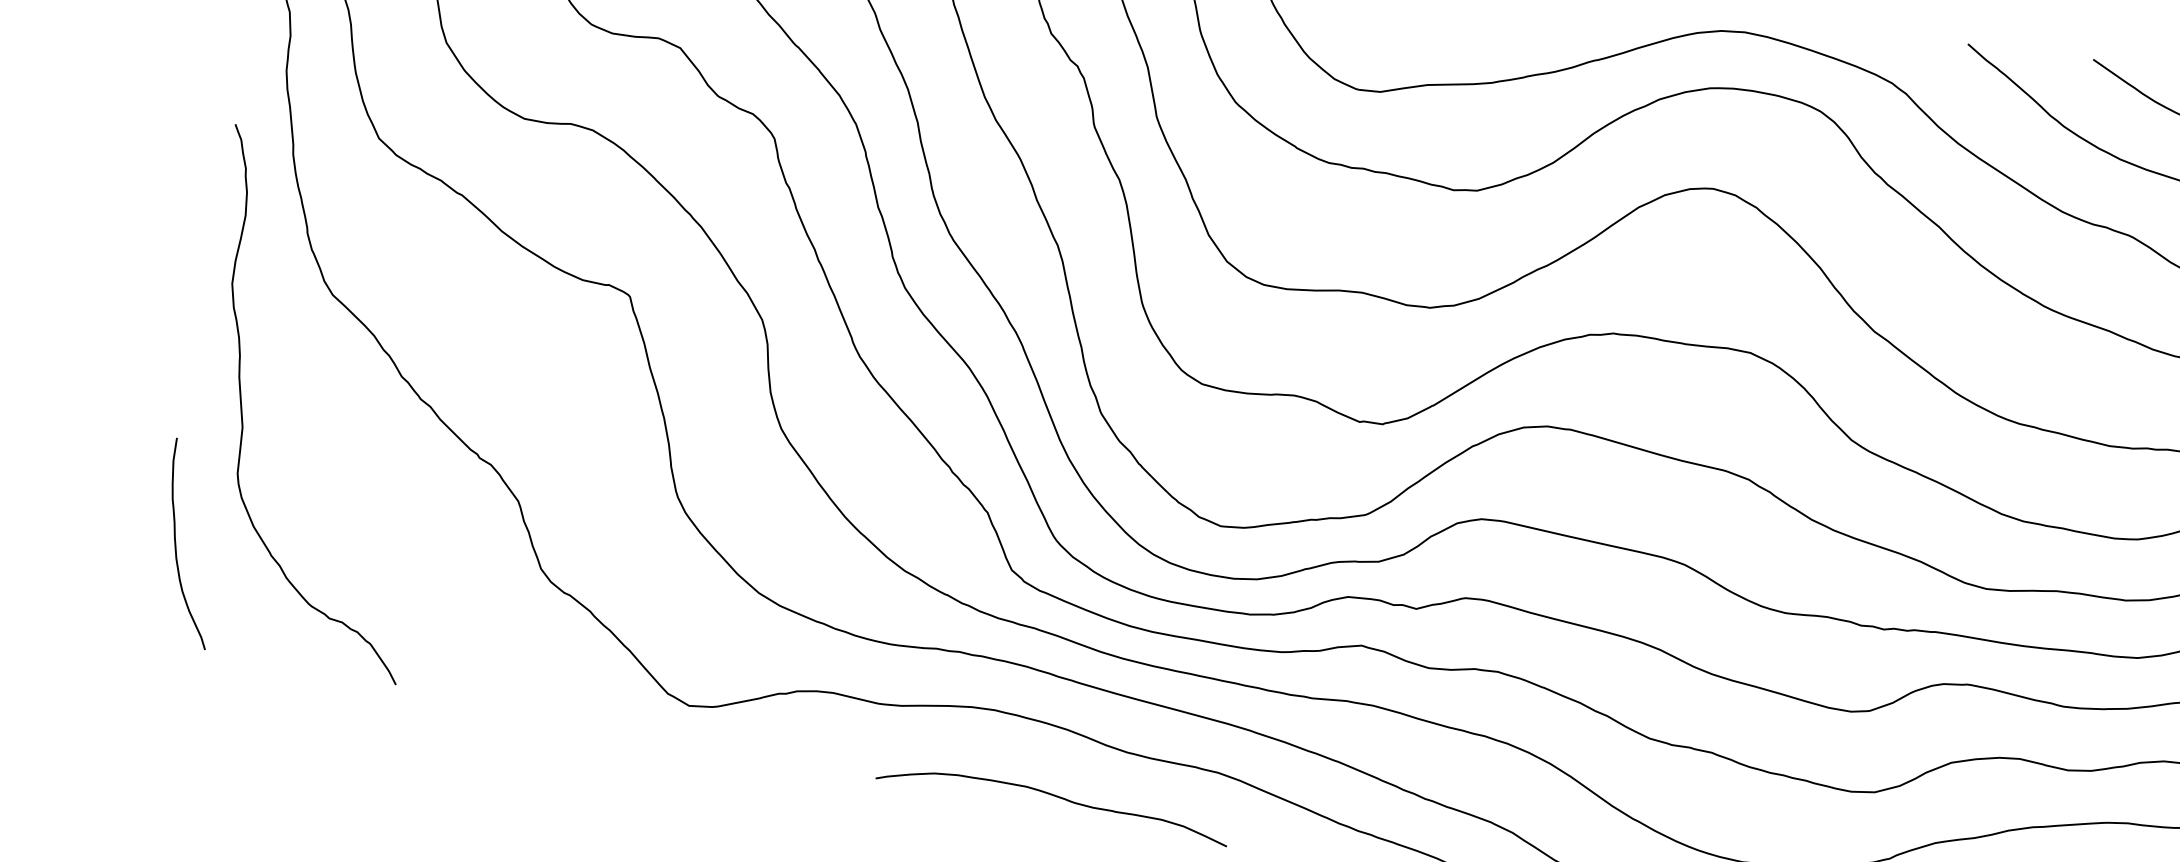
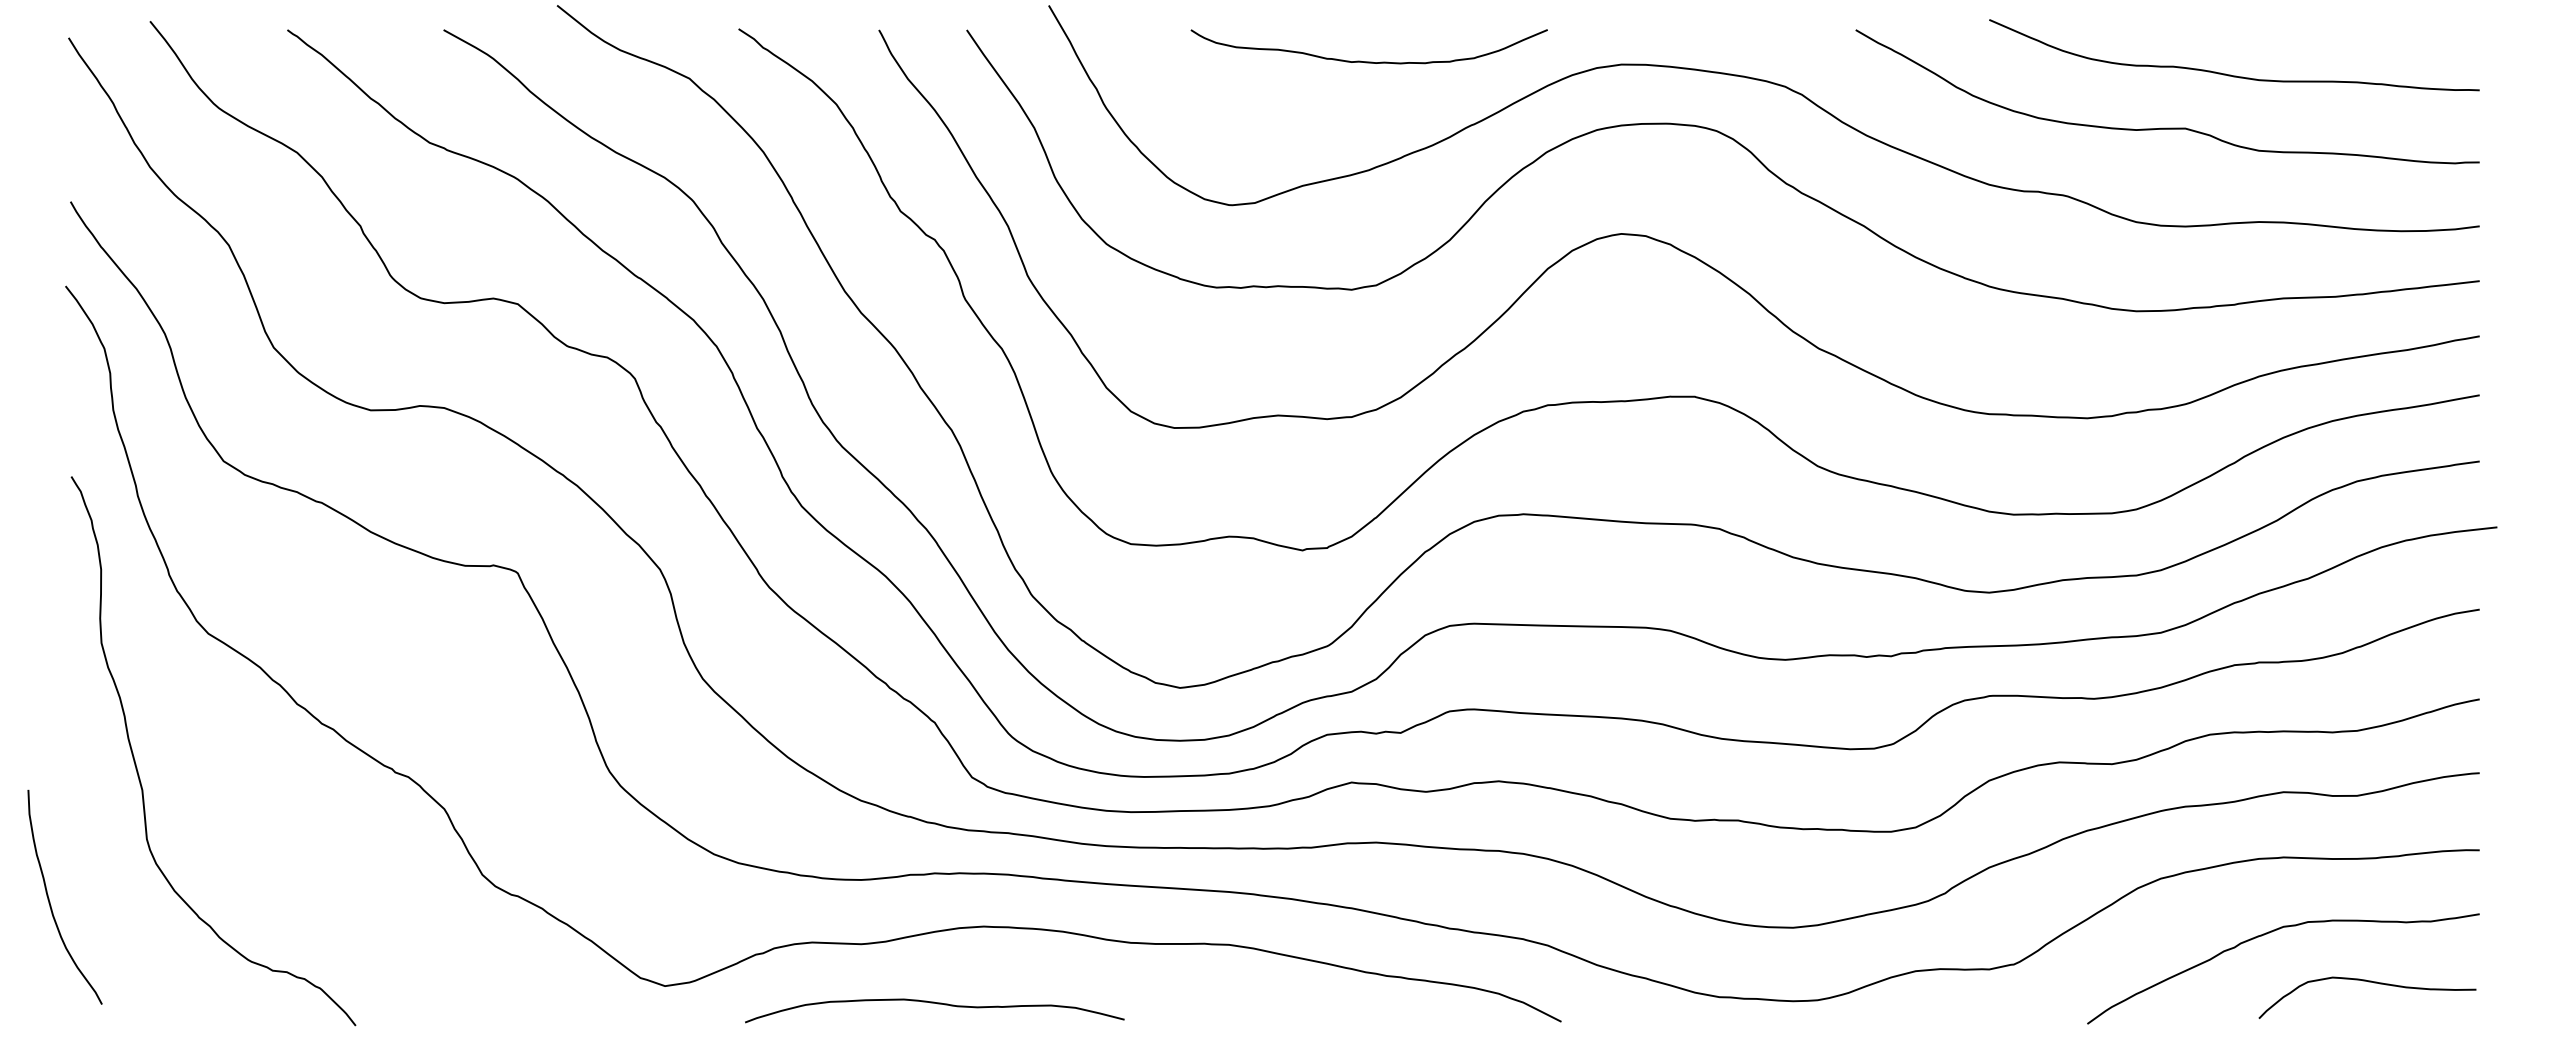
curve: (176, 545) -> (50, 901), moved
curve: (1056, 797) -> (937, 1004), moved

